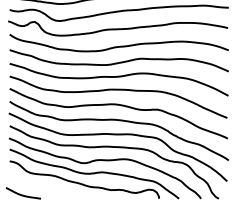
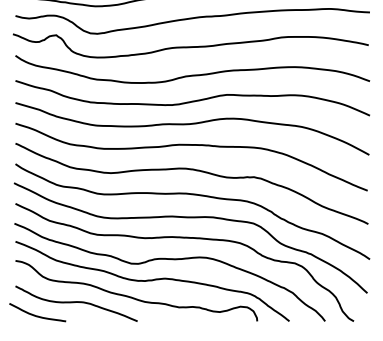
curve: (47, 187) -> (76, 303), added

